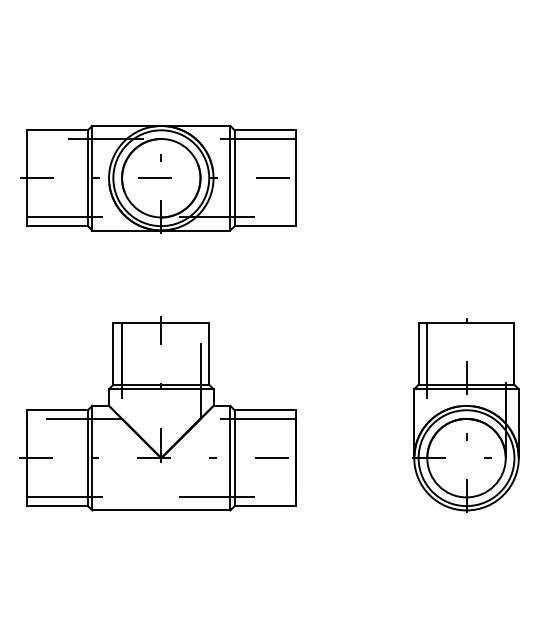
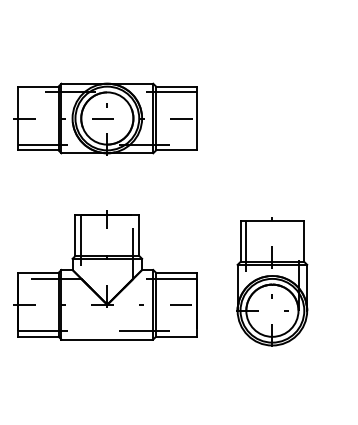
part: (466, 414) -> (272, 281), moved

